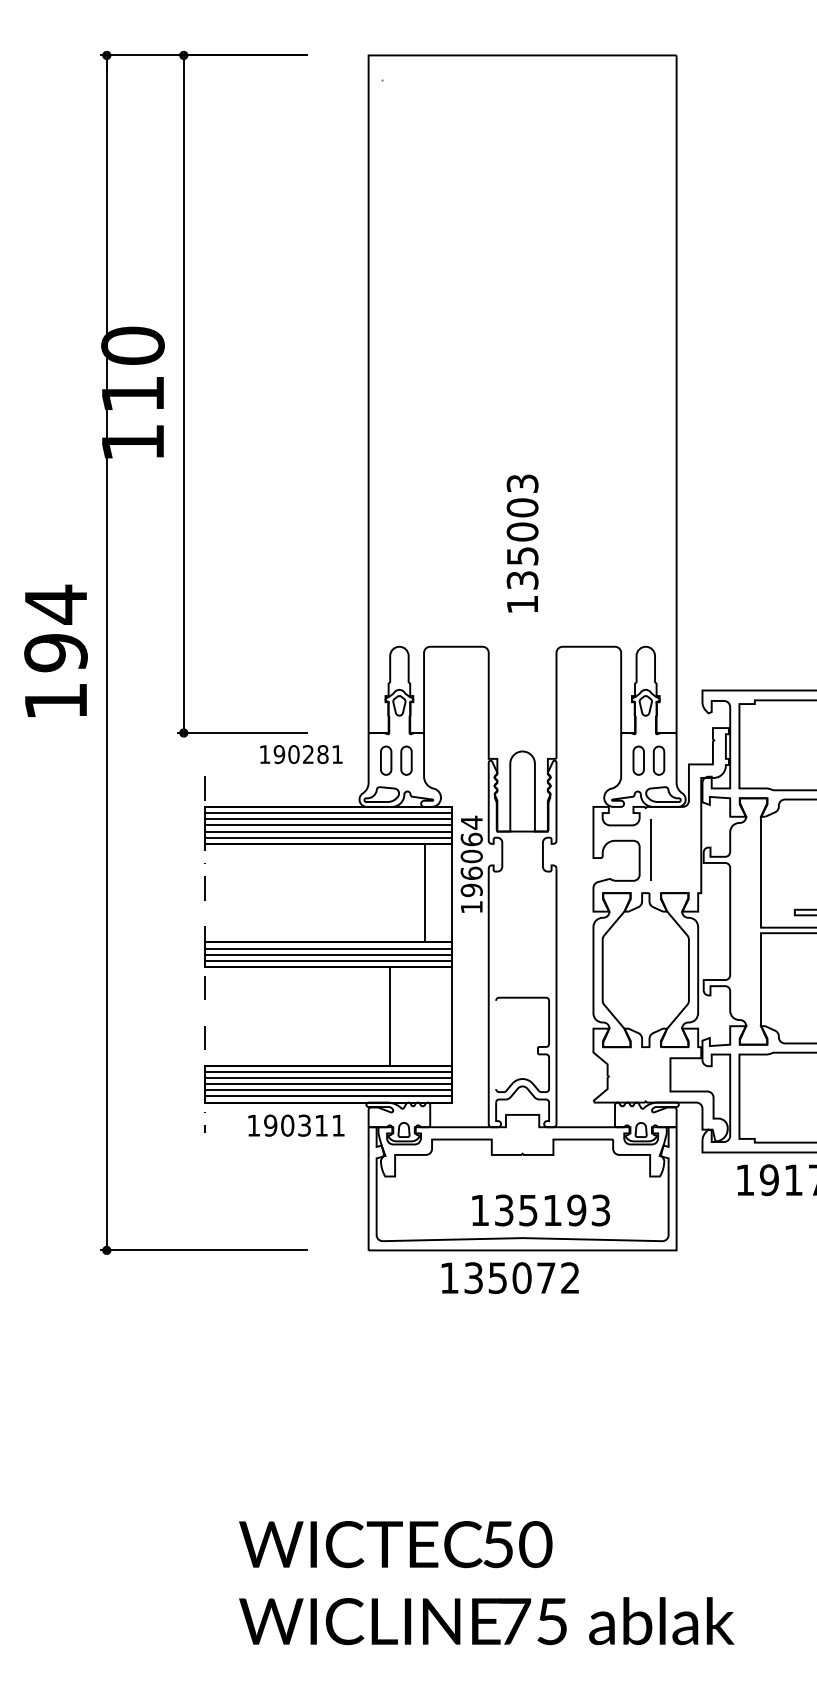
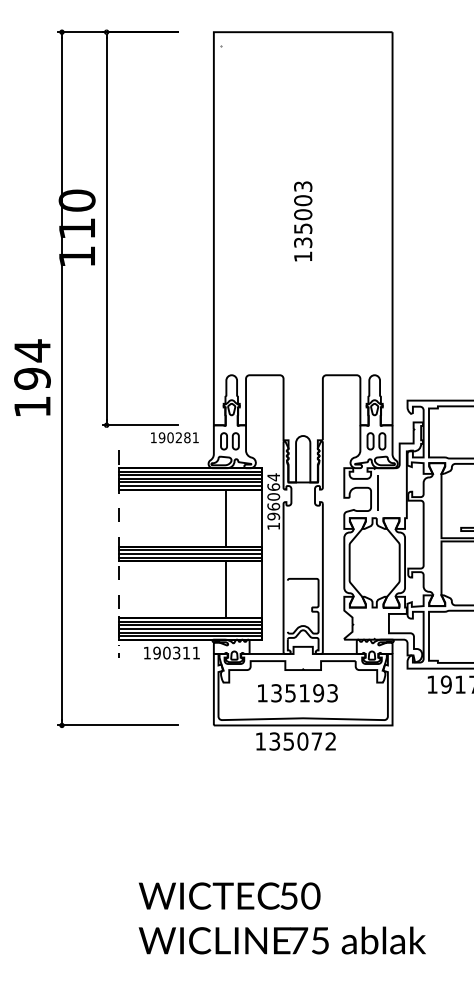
text: (523, 543) -> (303, 221), moved
line: (424, 891) -> (226, 517), moved
text: (540, 1210) -> (297, 693), moved

